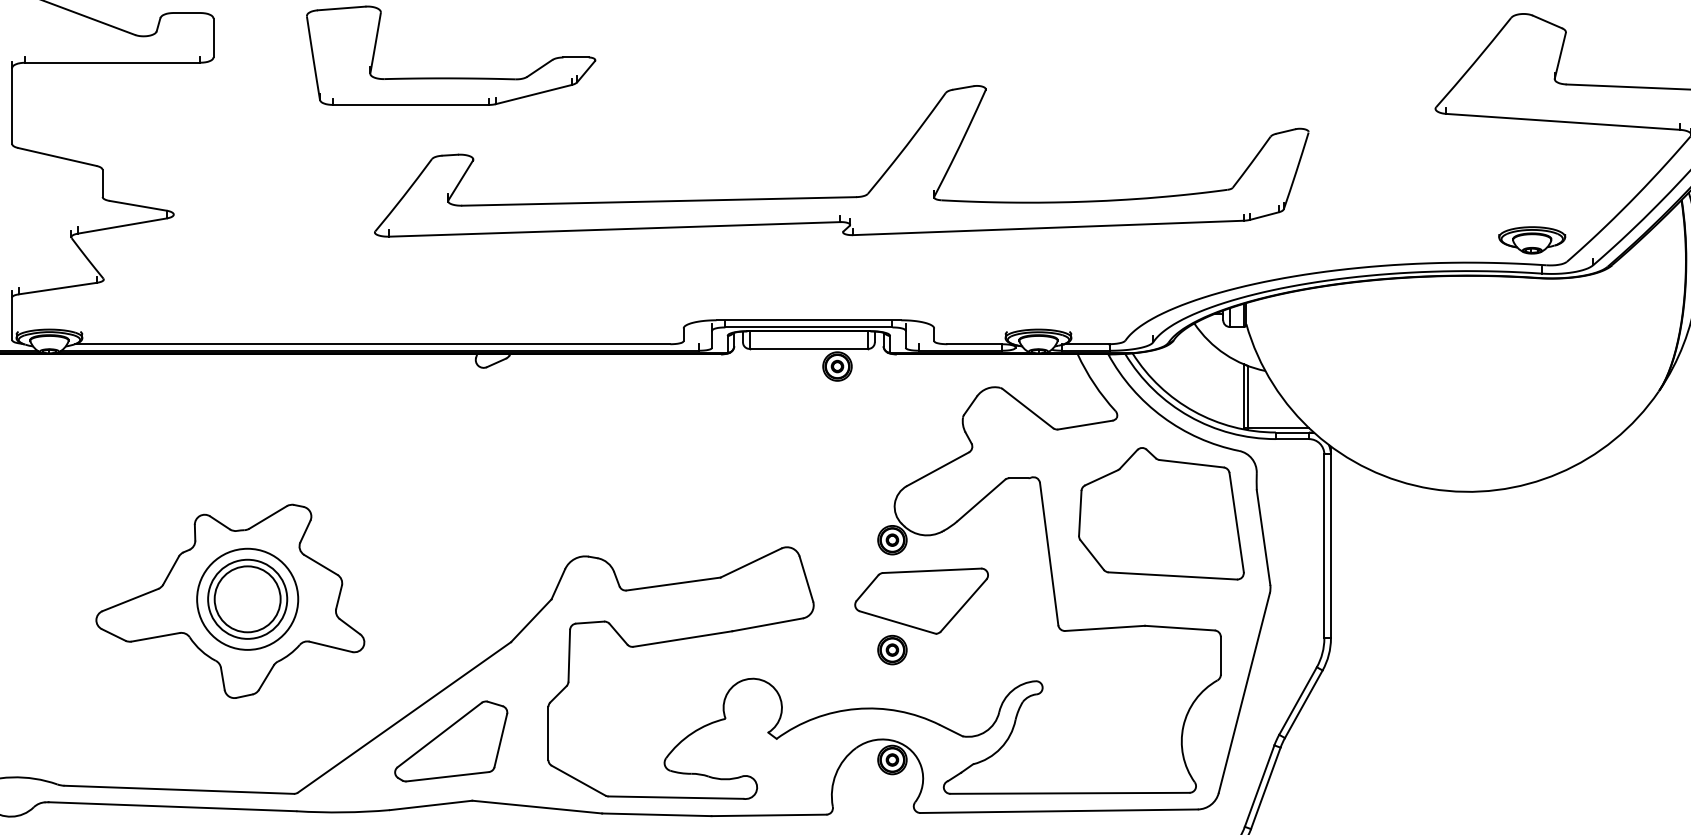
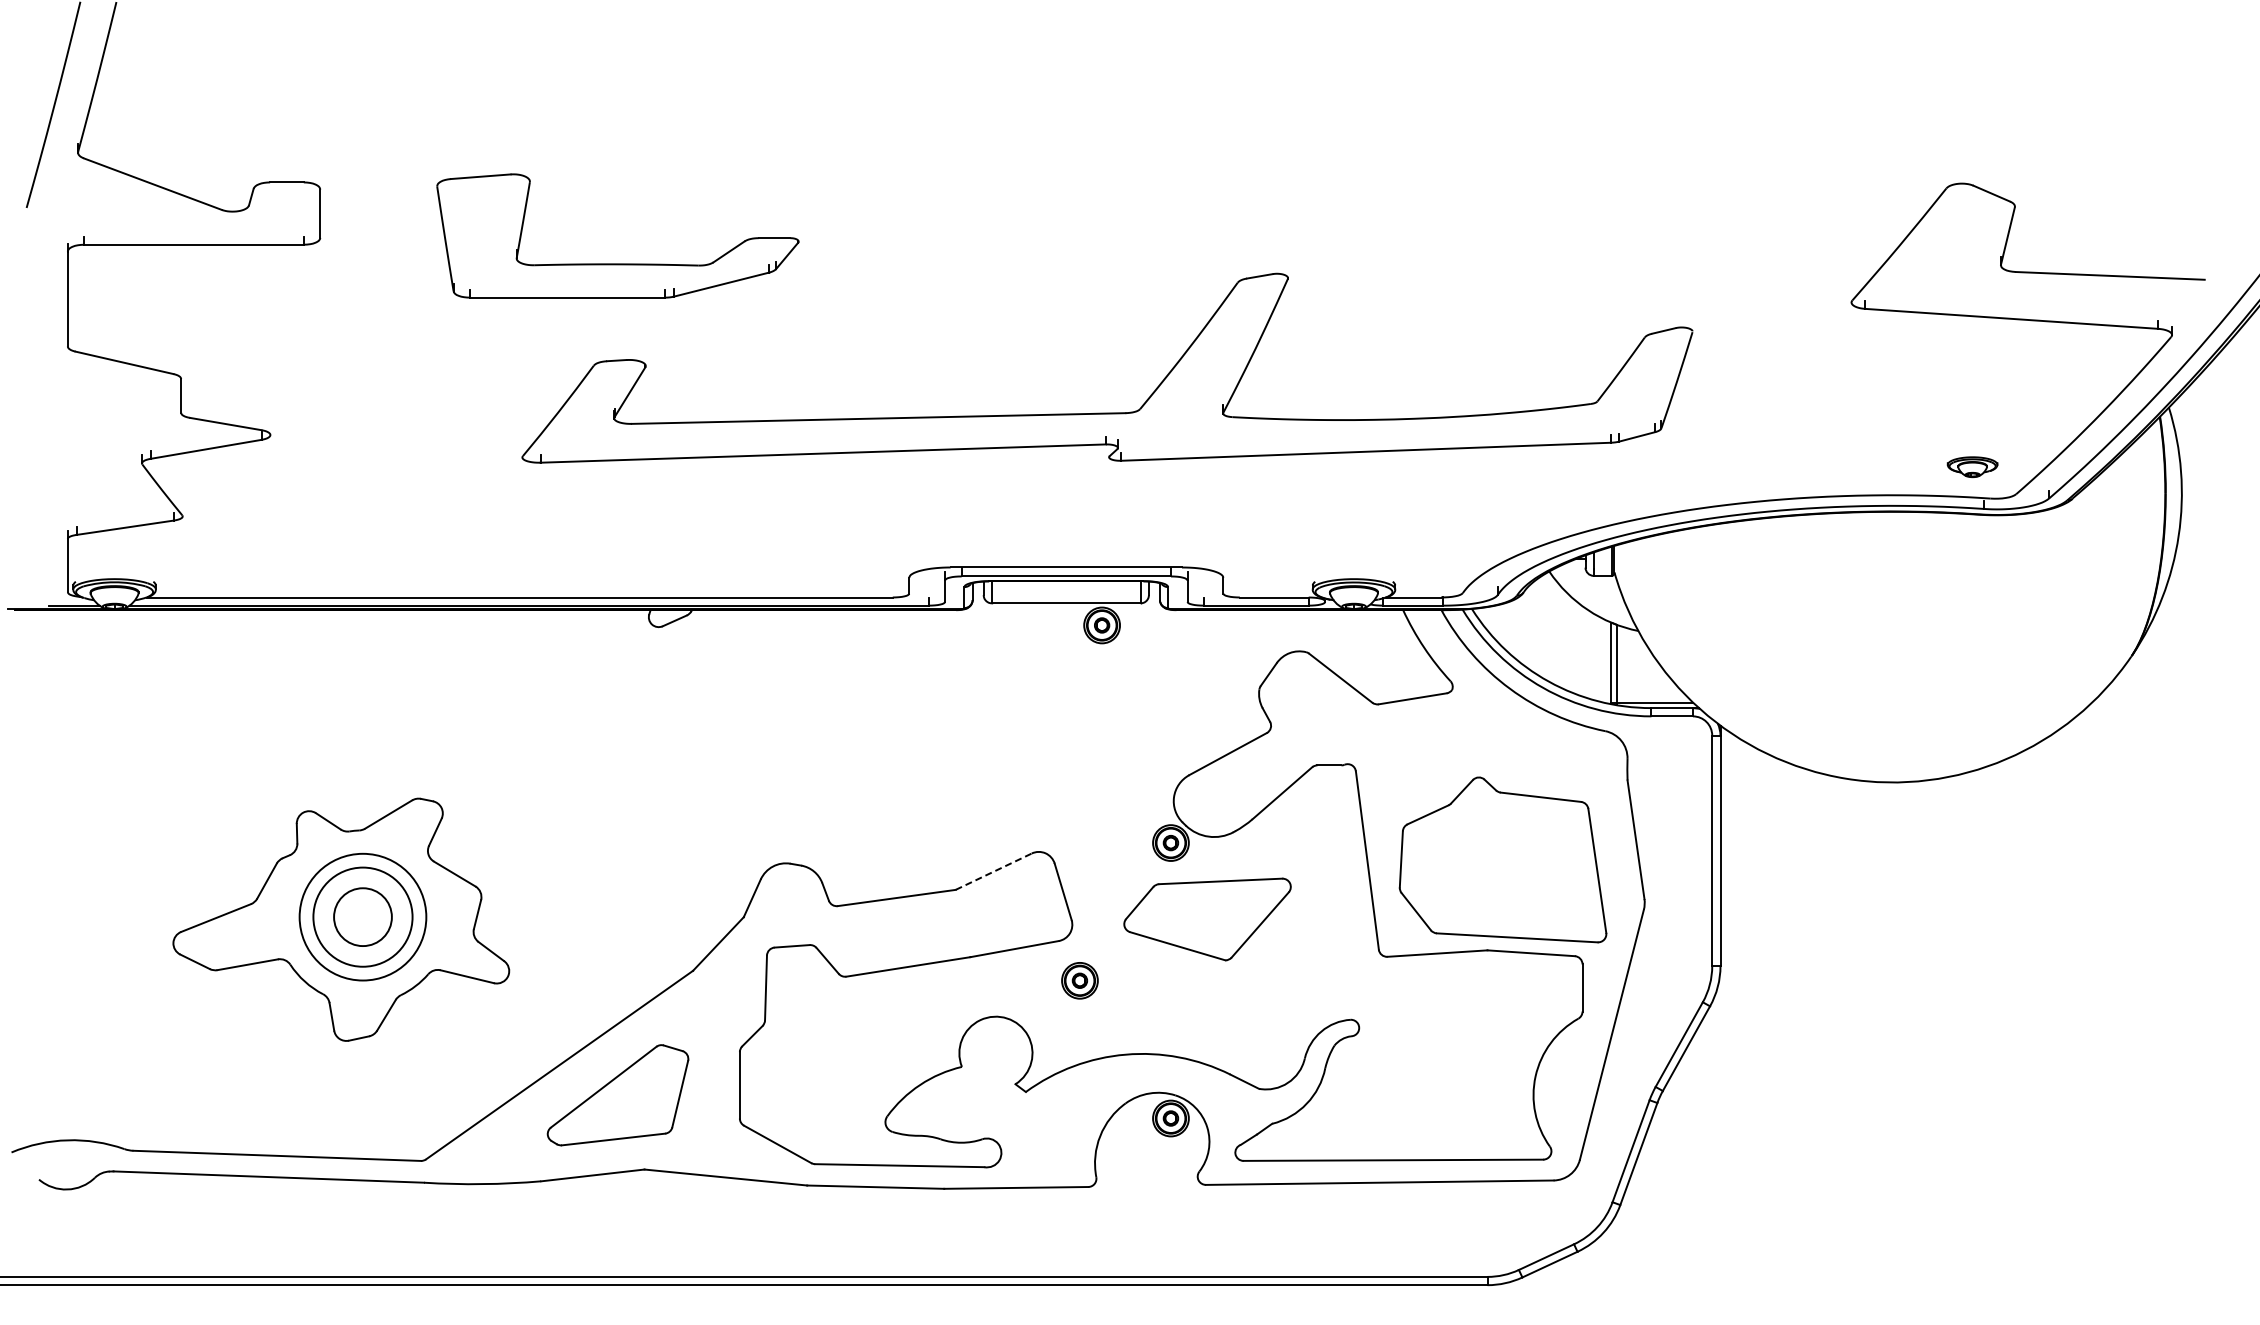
part: (1532, 239) -> (1972, 466), size x0.6
part: (1160, 513) -> (1502, 859), moved
line: (751, 562) -> (994, 871), solid -> dashed
circle: (247, 598) -> (362, 916), size x0.7
part: (892, 649) -> (1079, 980), moved

